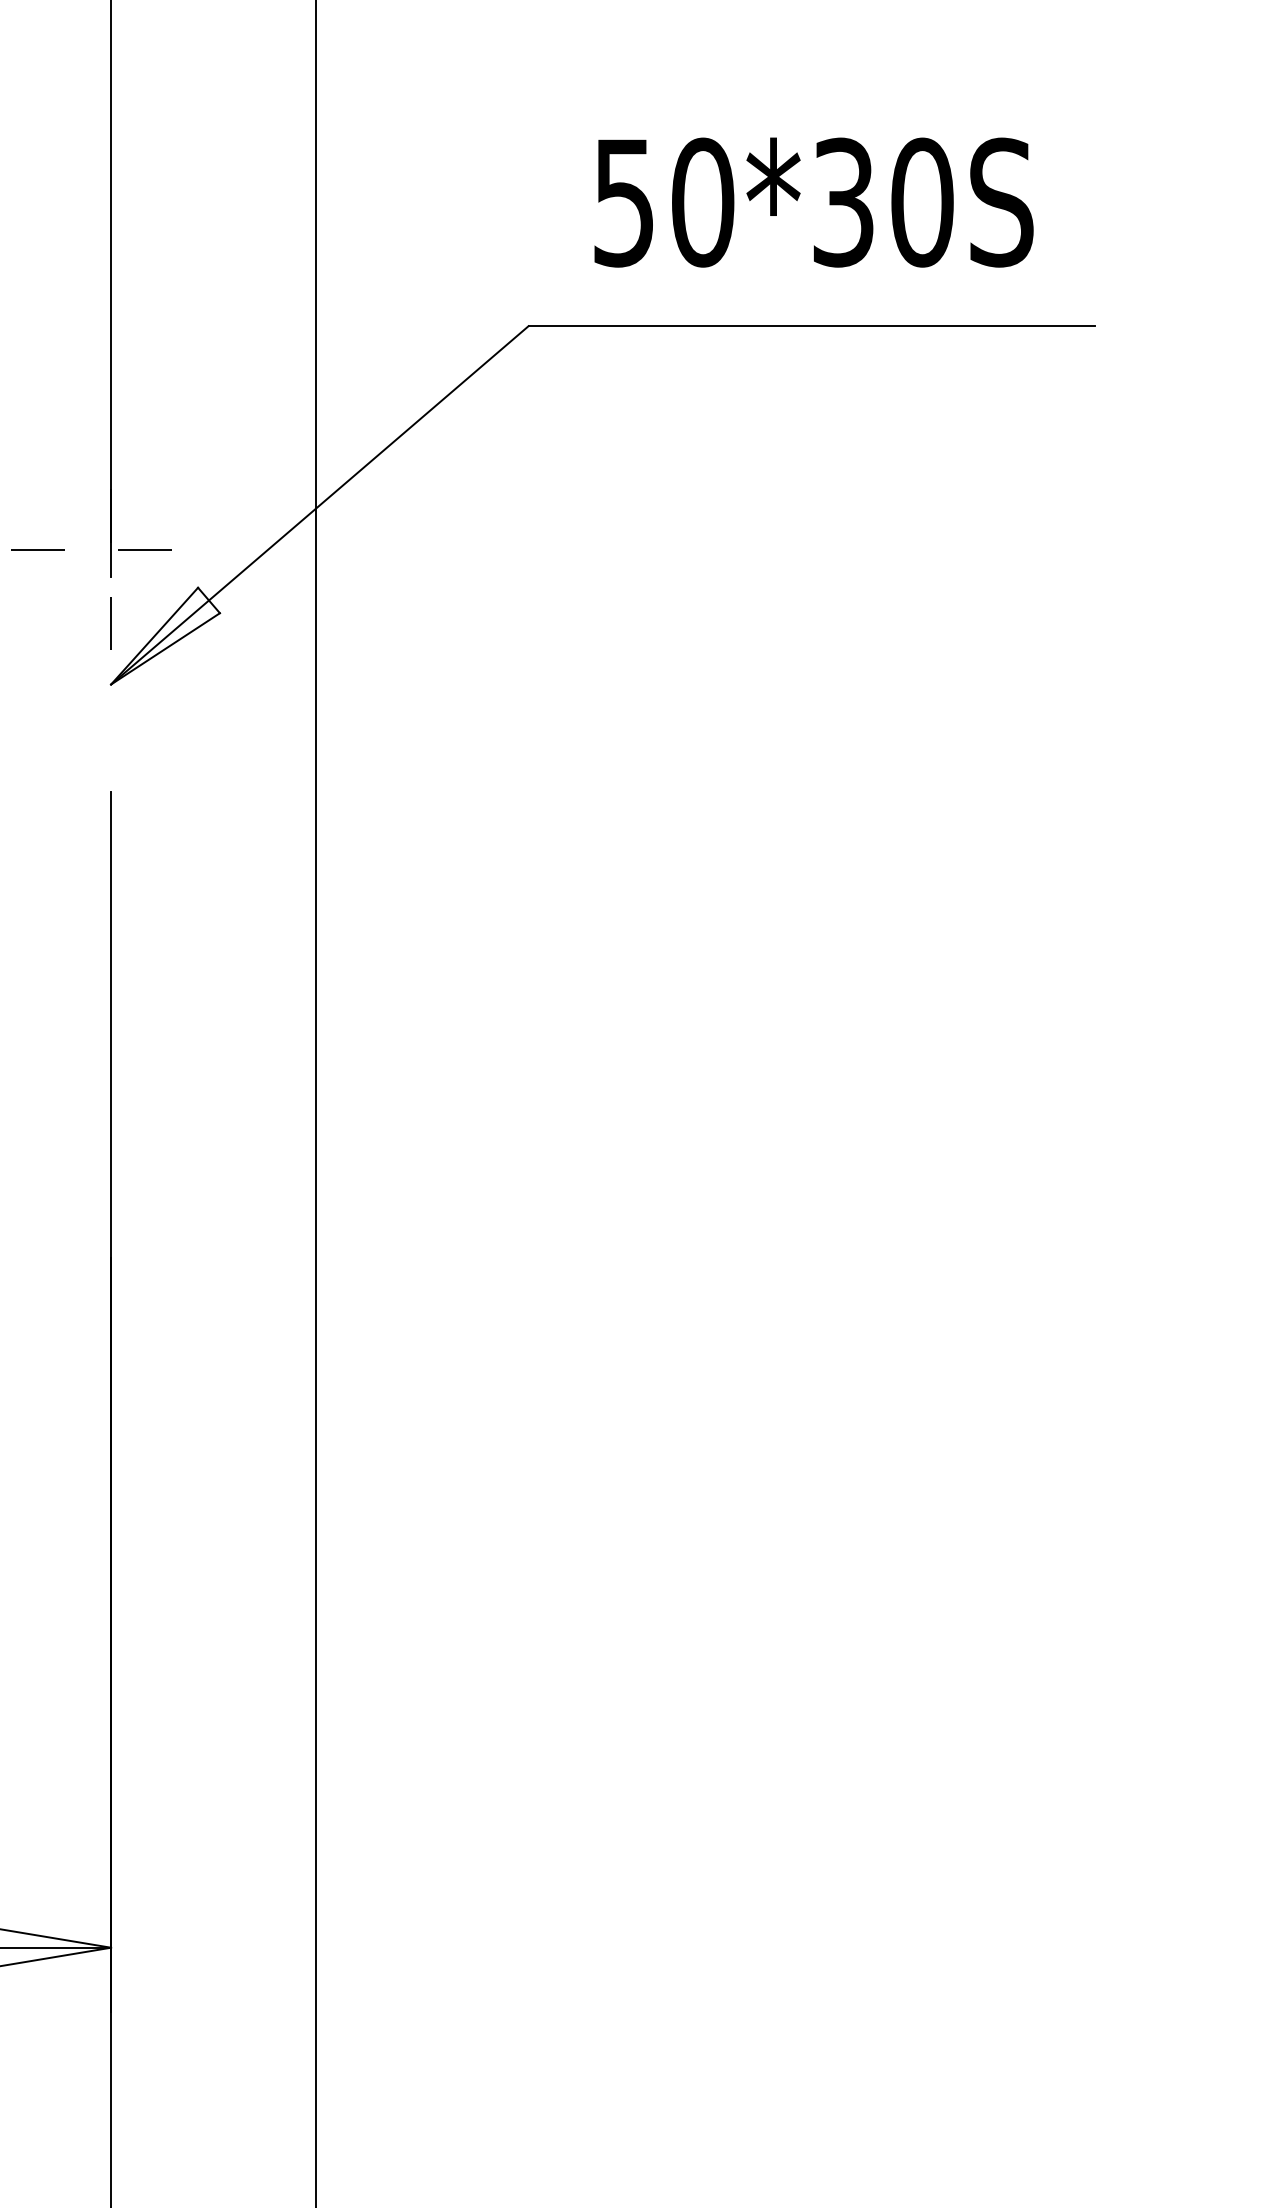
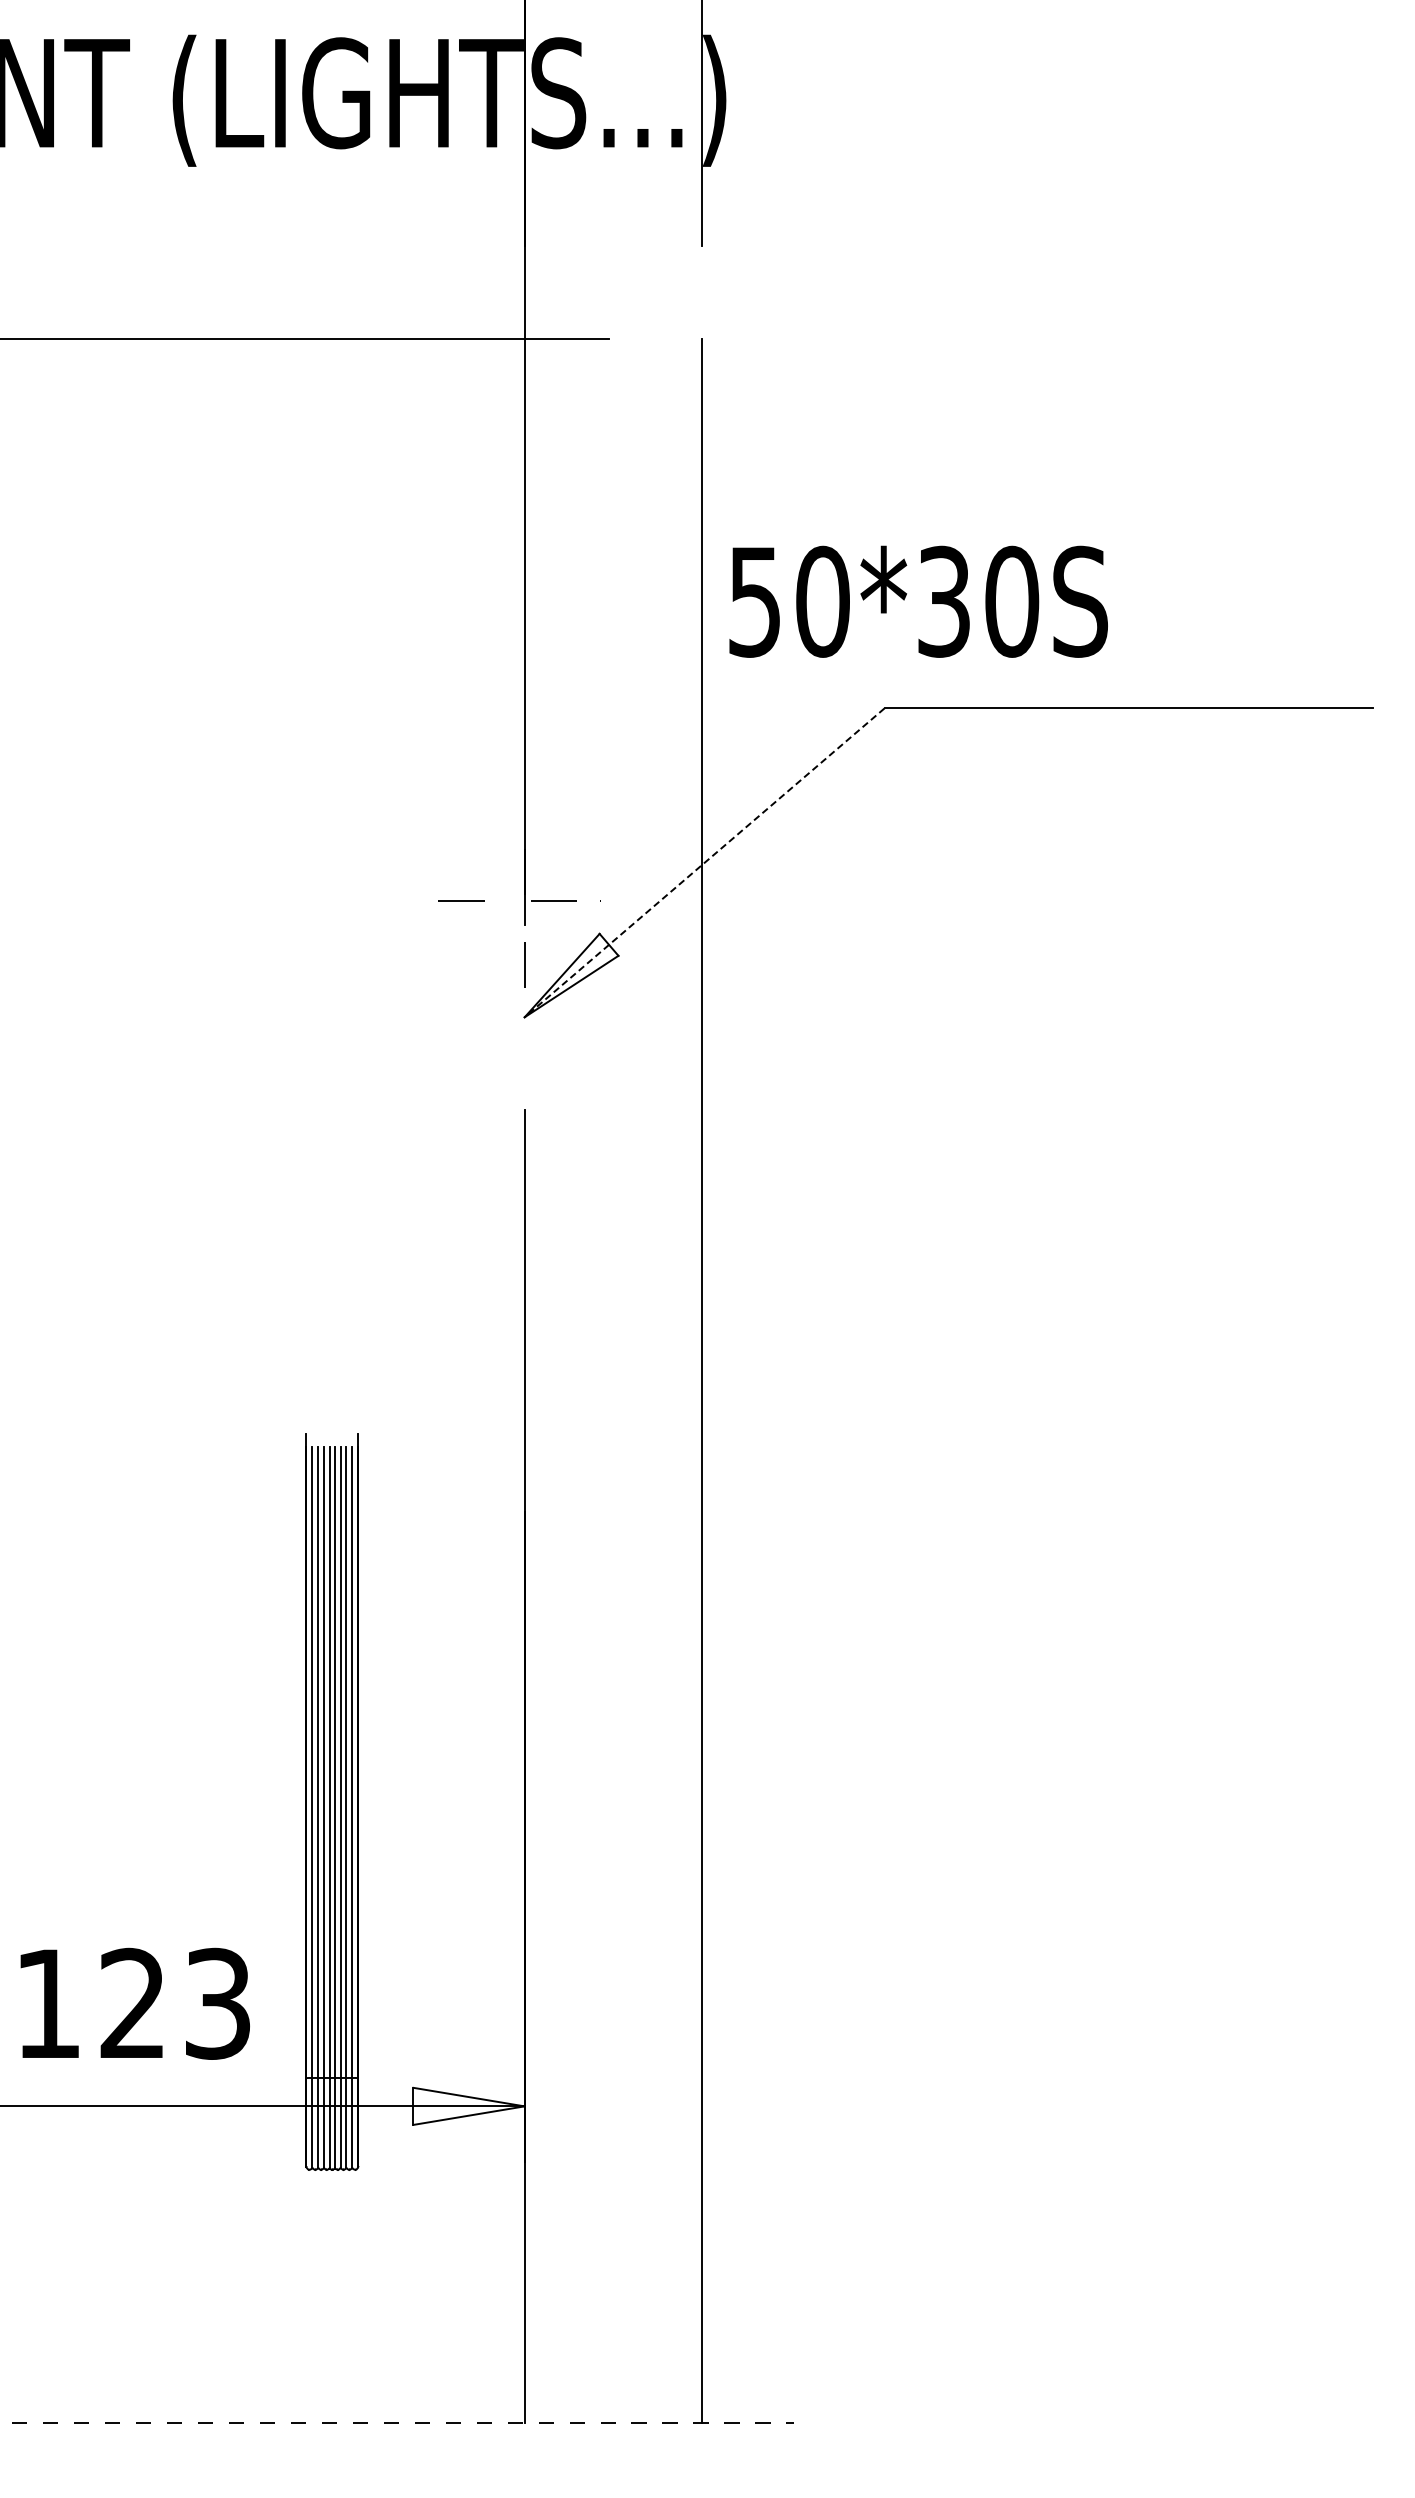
text: (813, 202) -> (918, 601), moved
line: (319, 506) -> (704, 863), solid -> dashed

